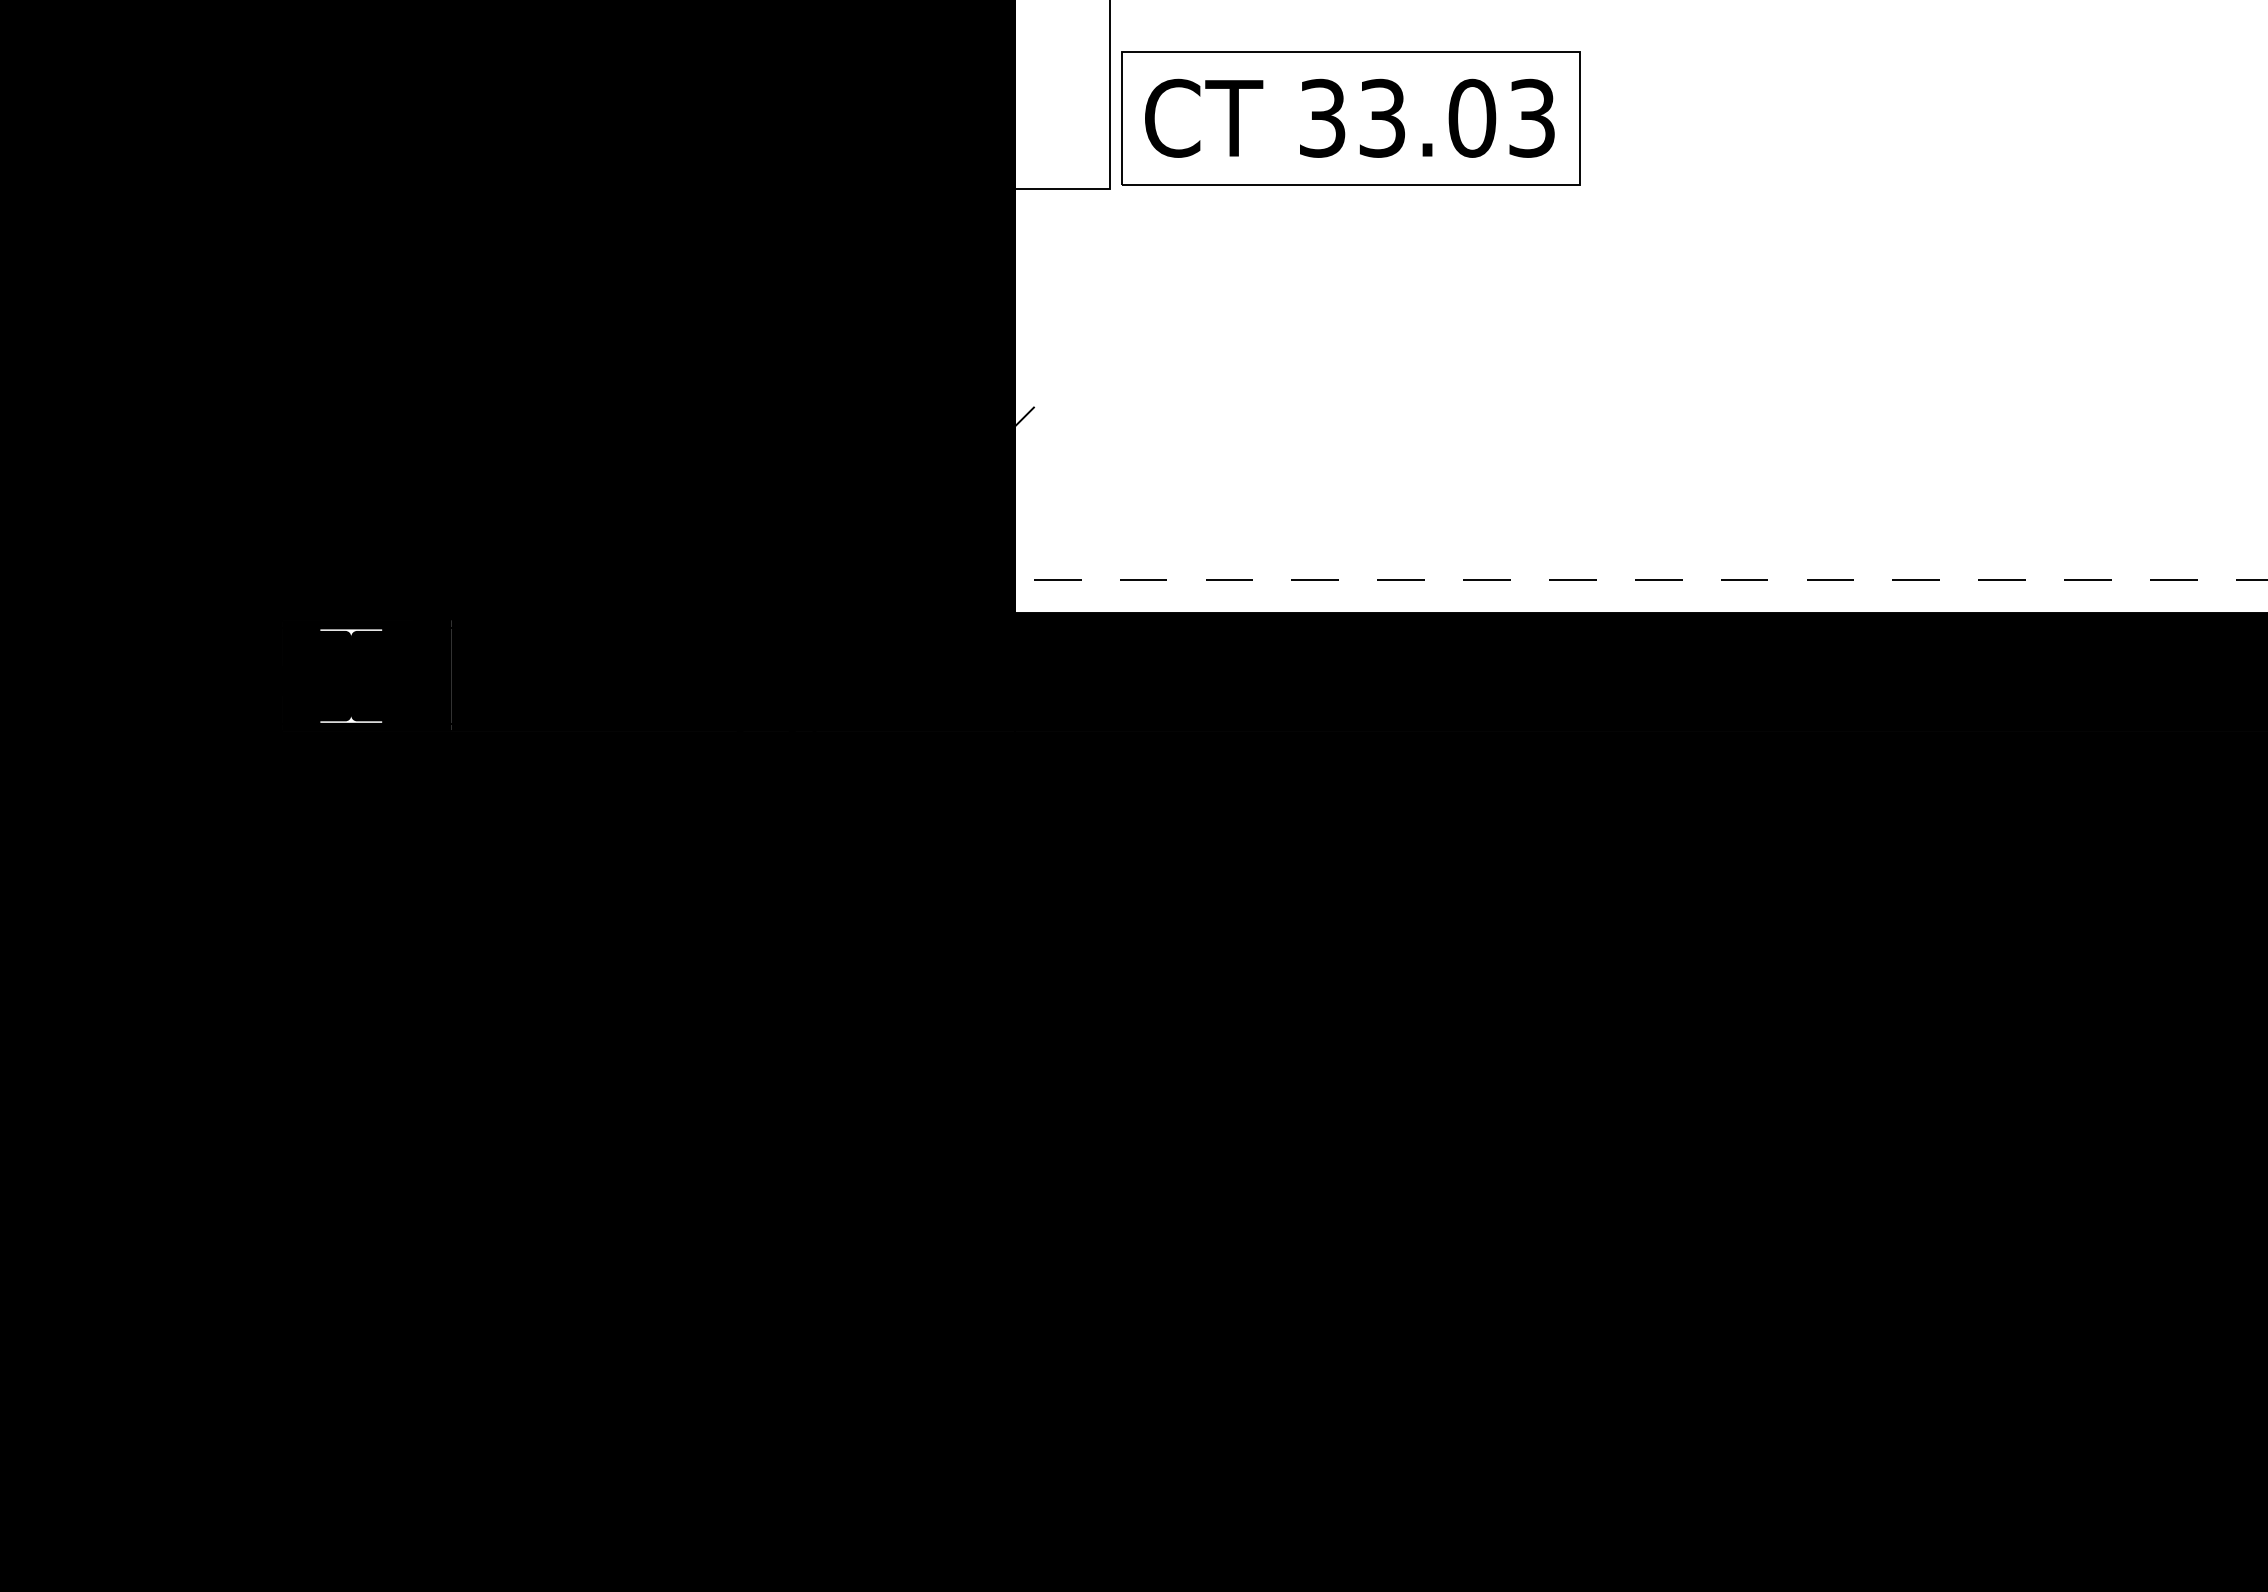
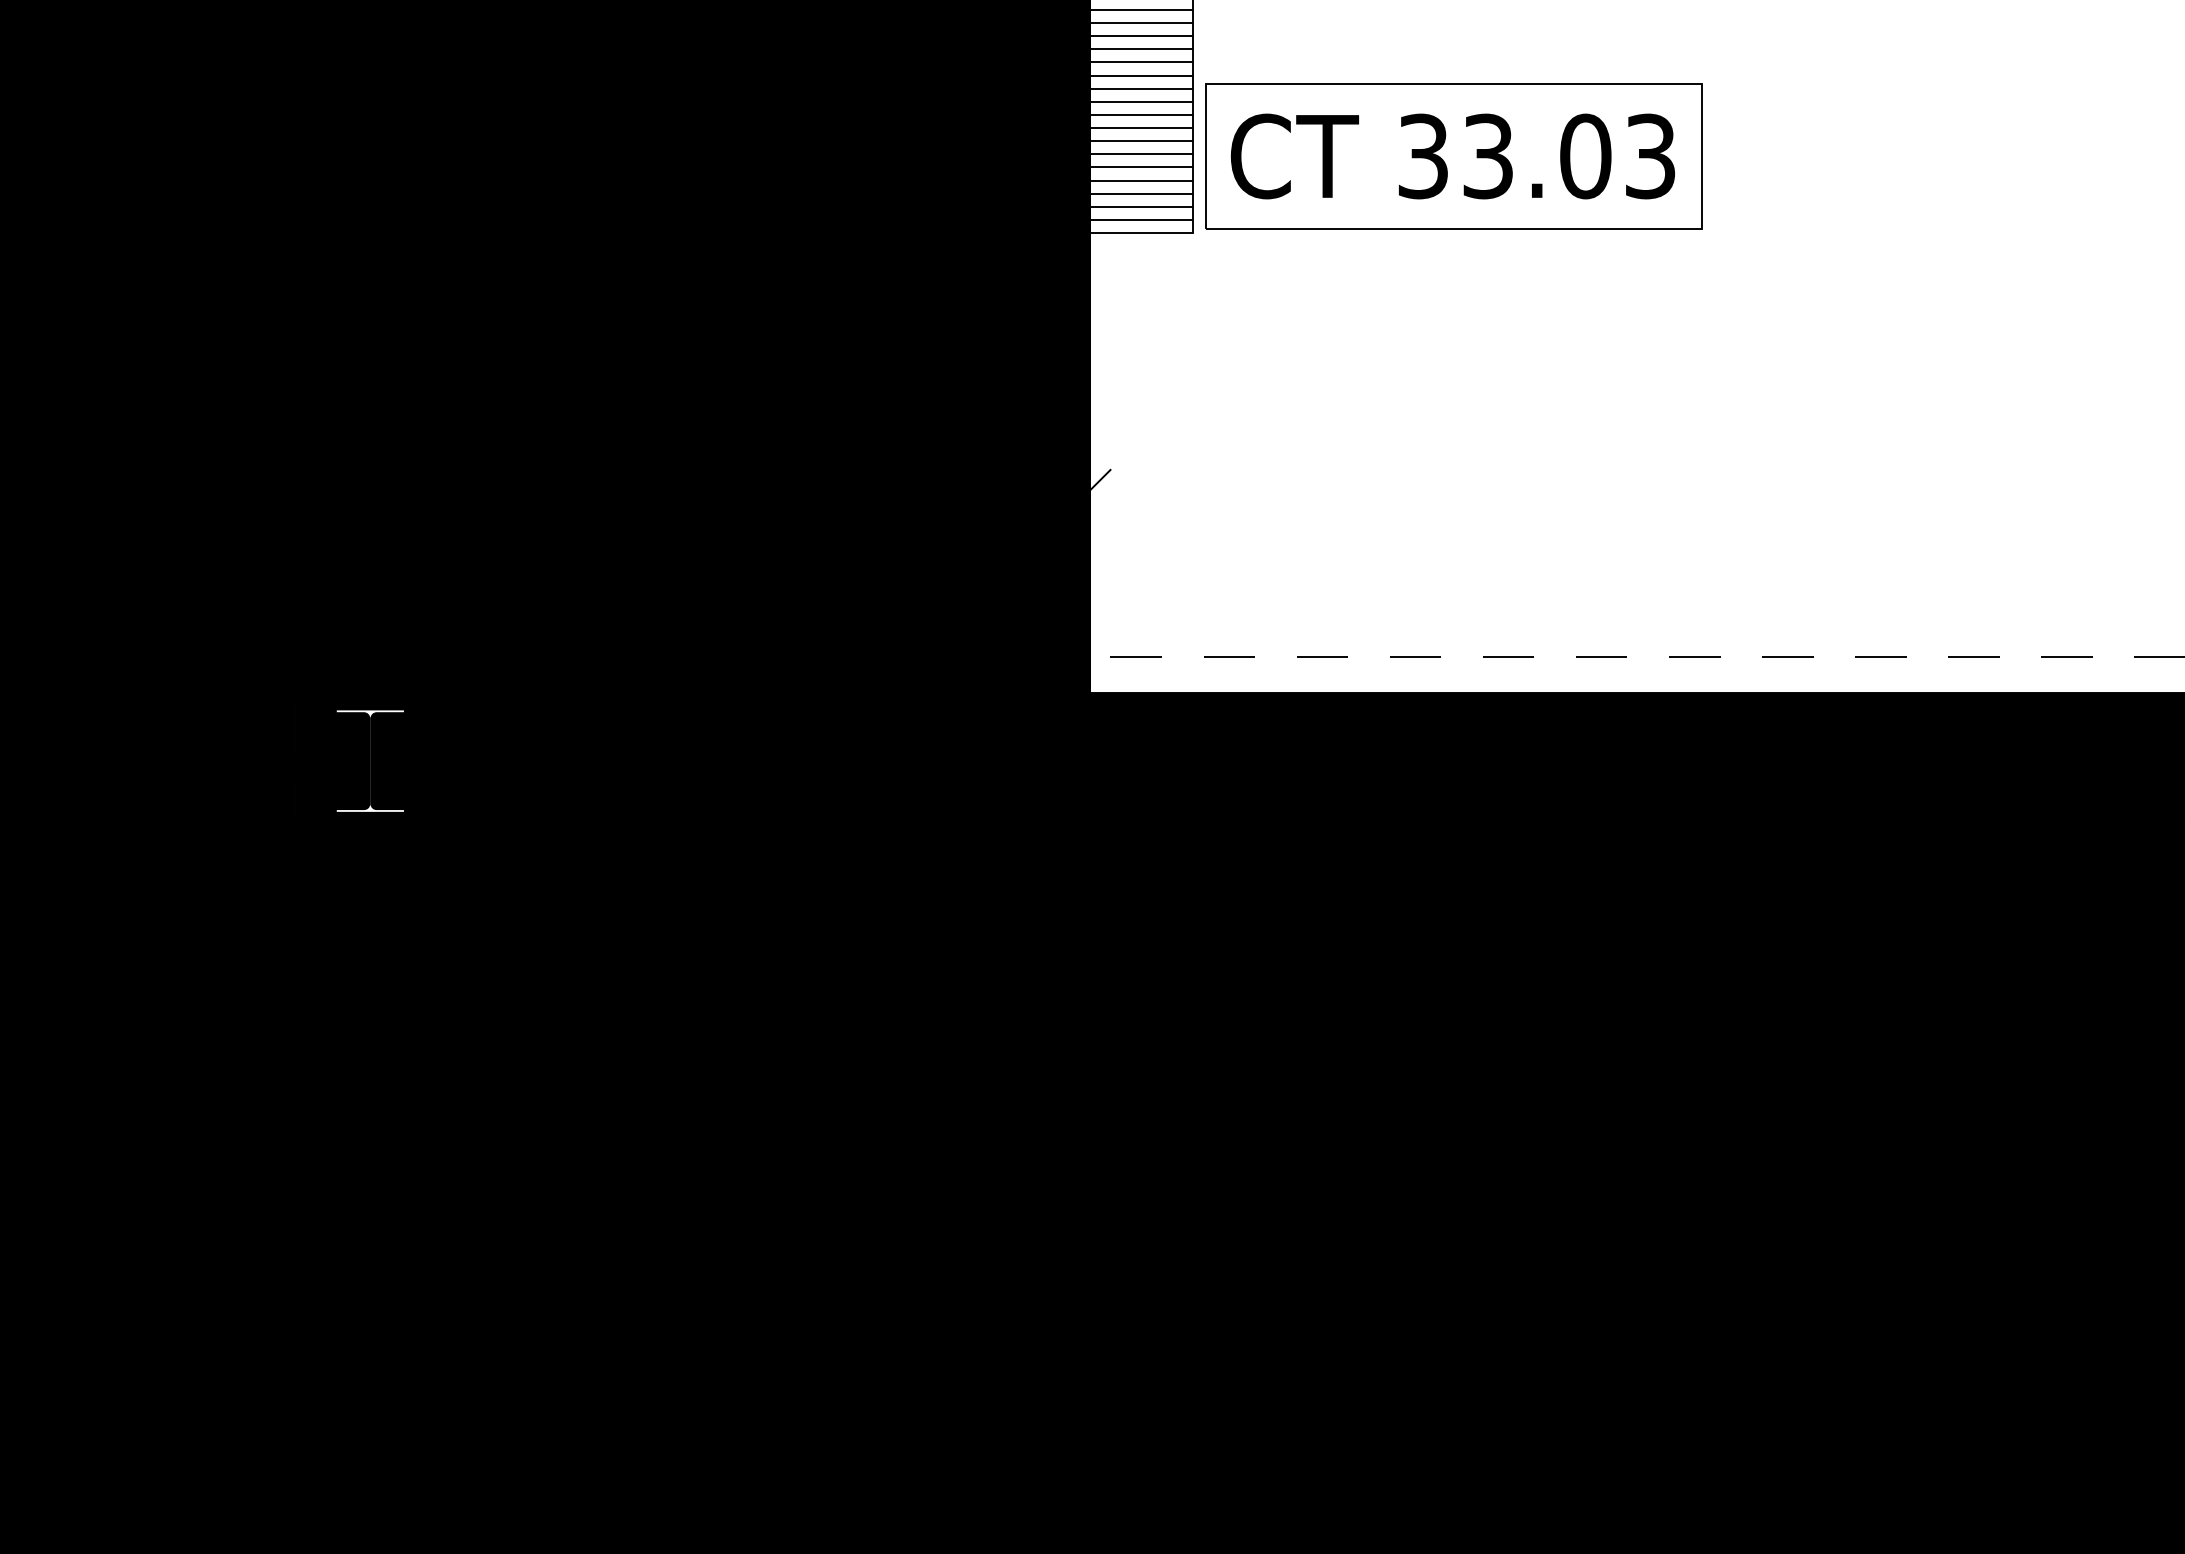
hatch: (1062, 91) -> (1141, 127), added

